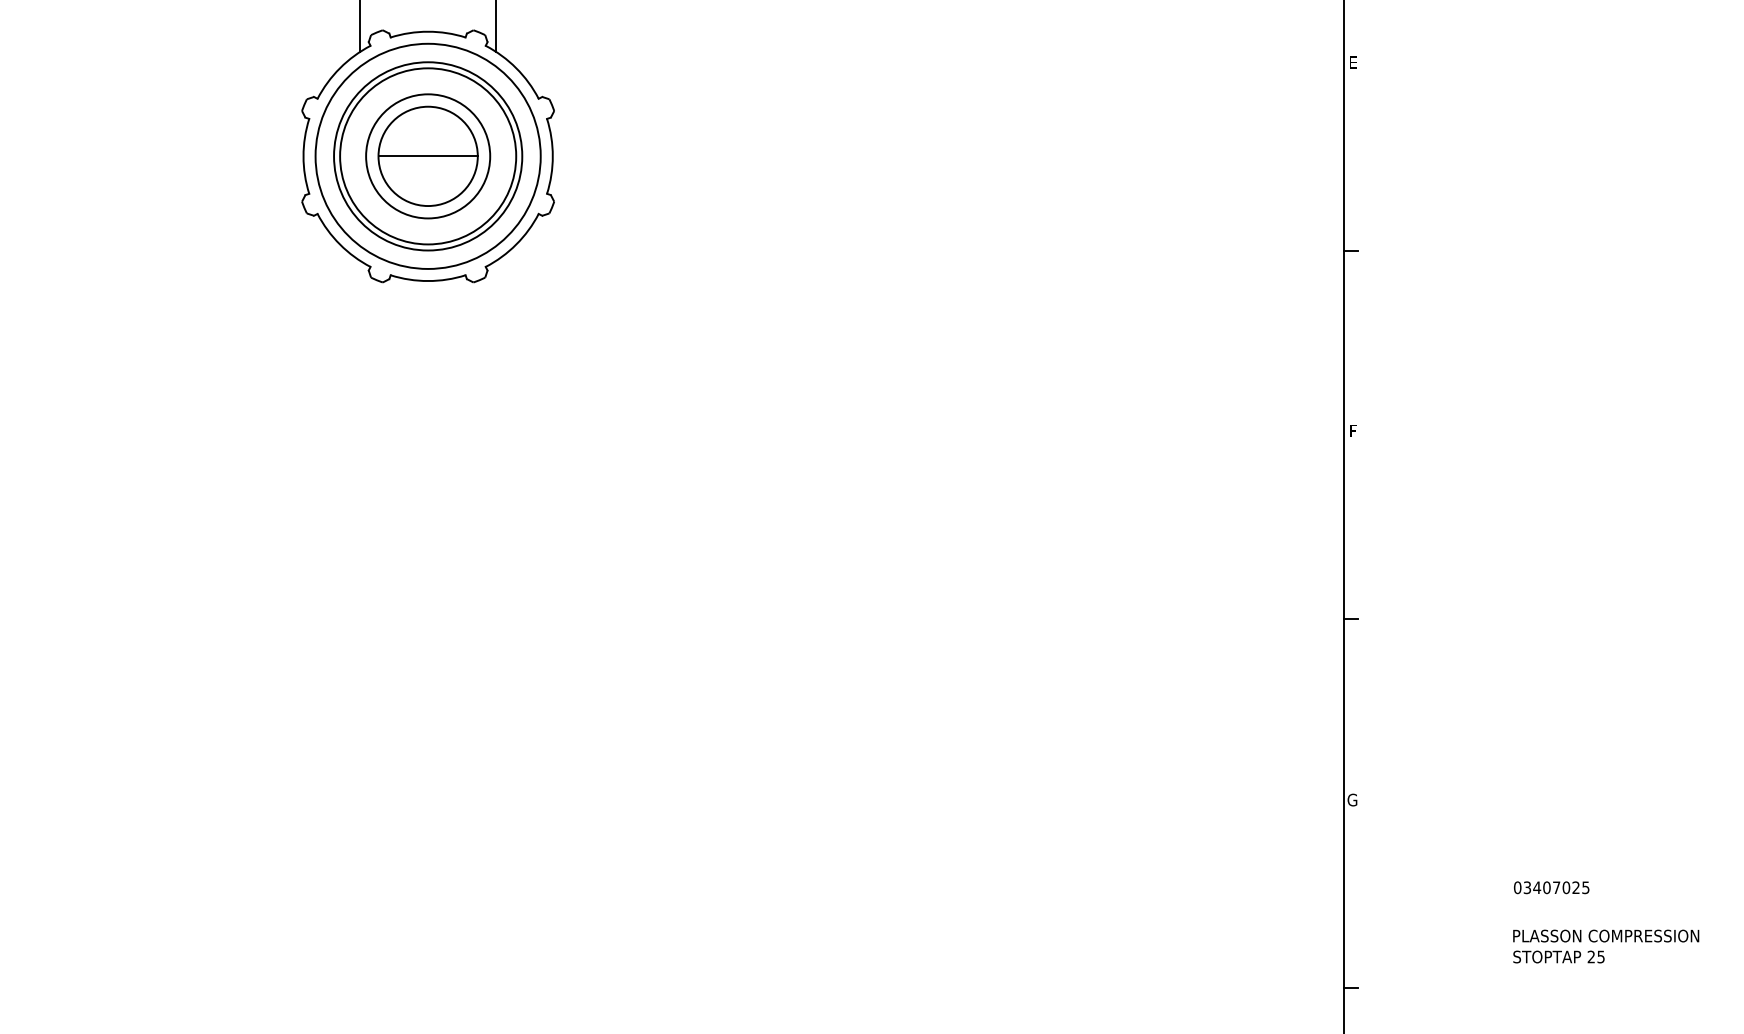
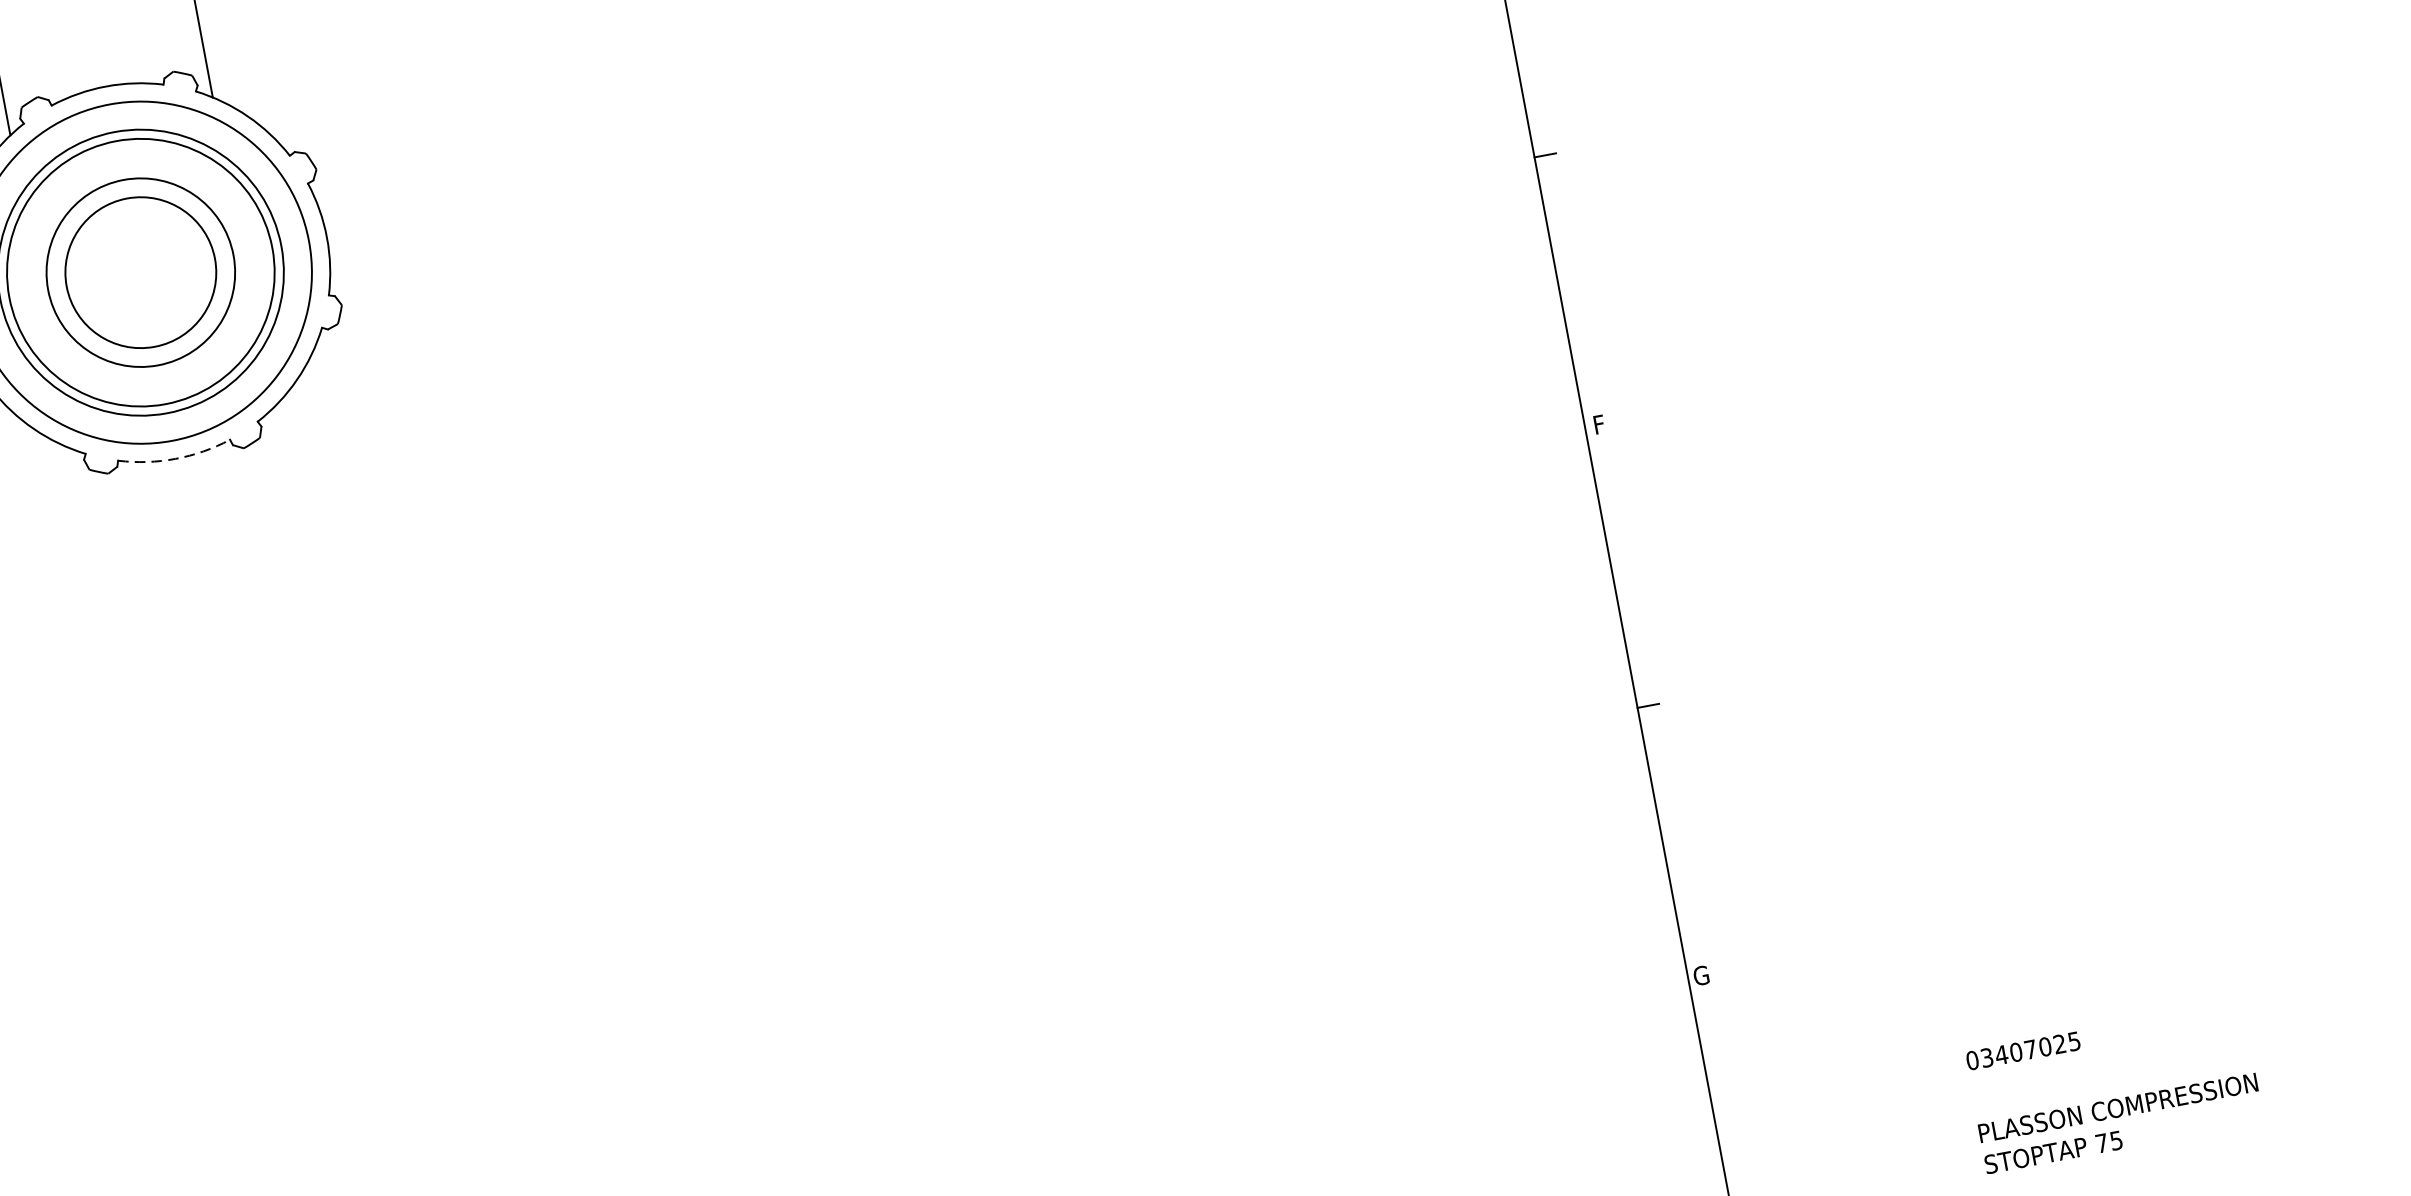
line: (427, 156) -> (139, 273), removed
arc: (428, 281) -> (176, 459), solid -> dashed
text: (1590, 956) -> (2100, 1142), 25 -> 75

